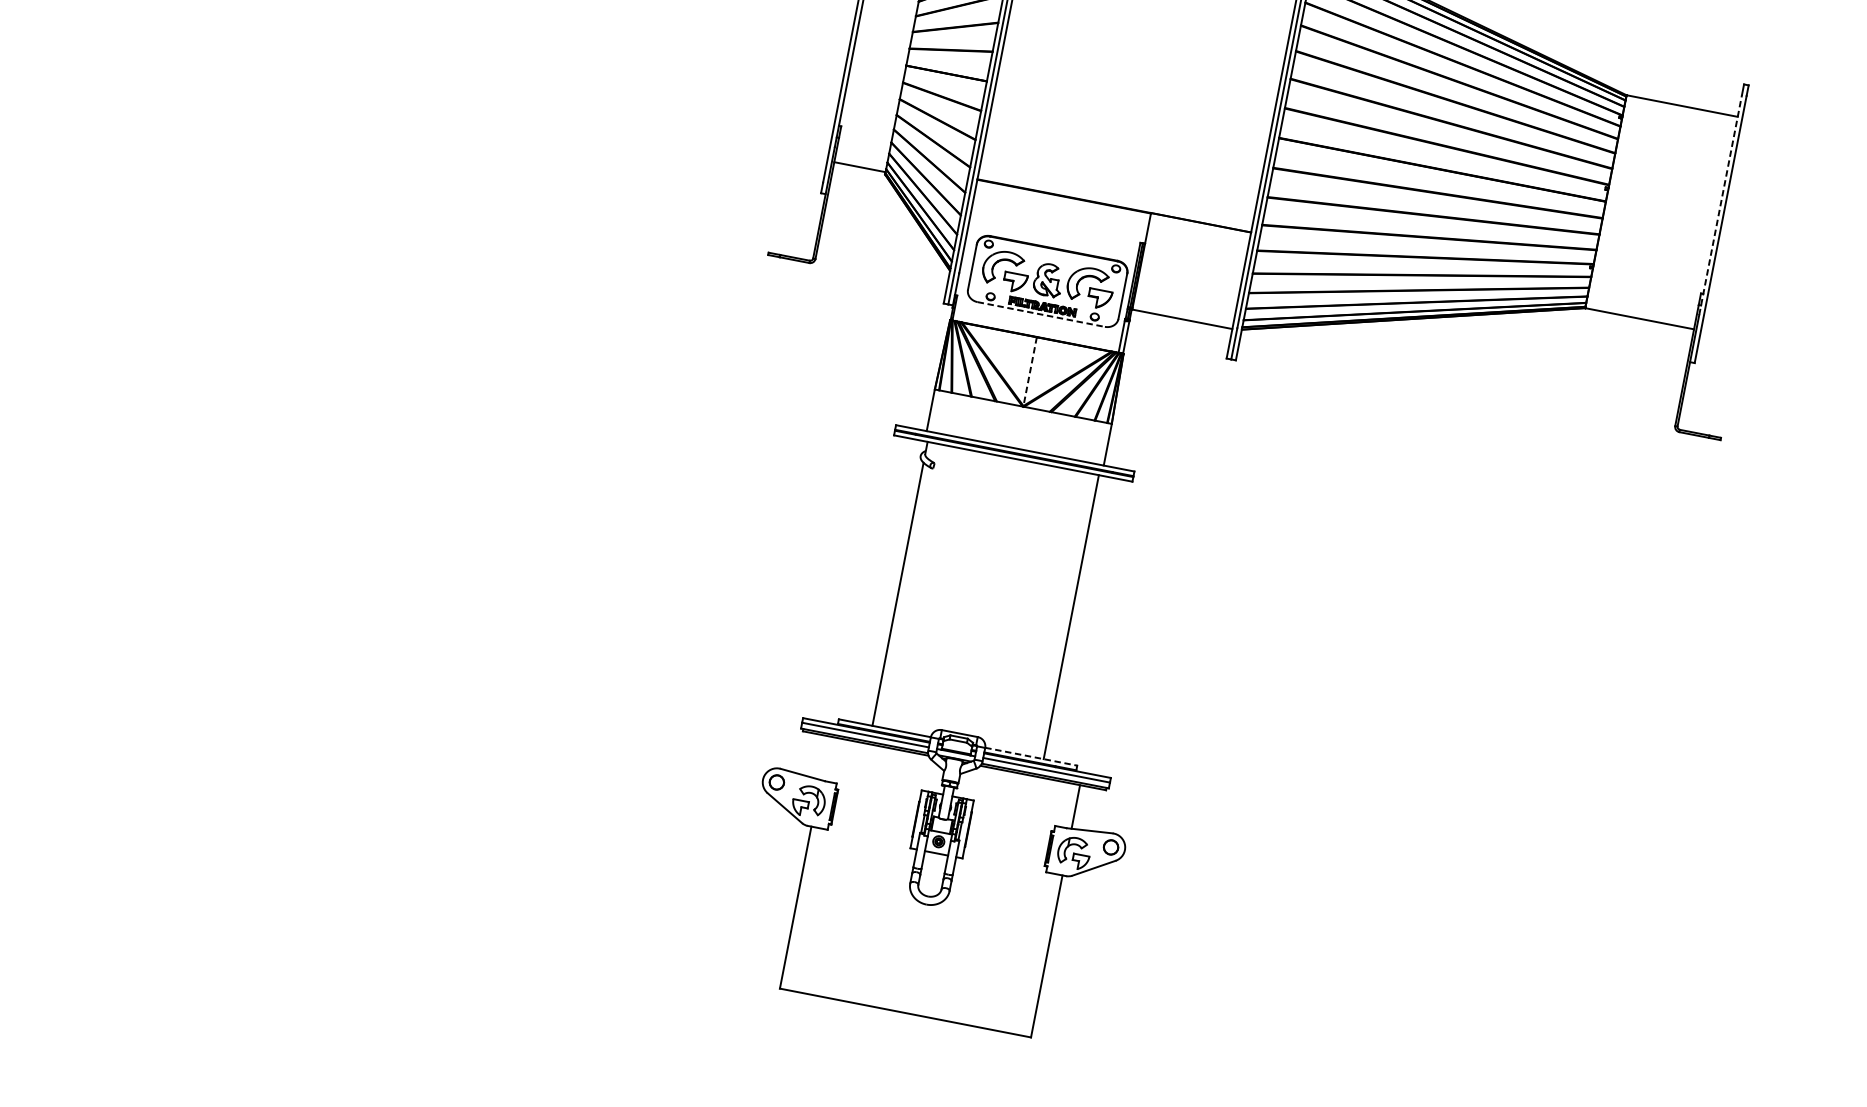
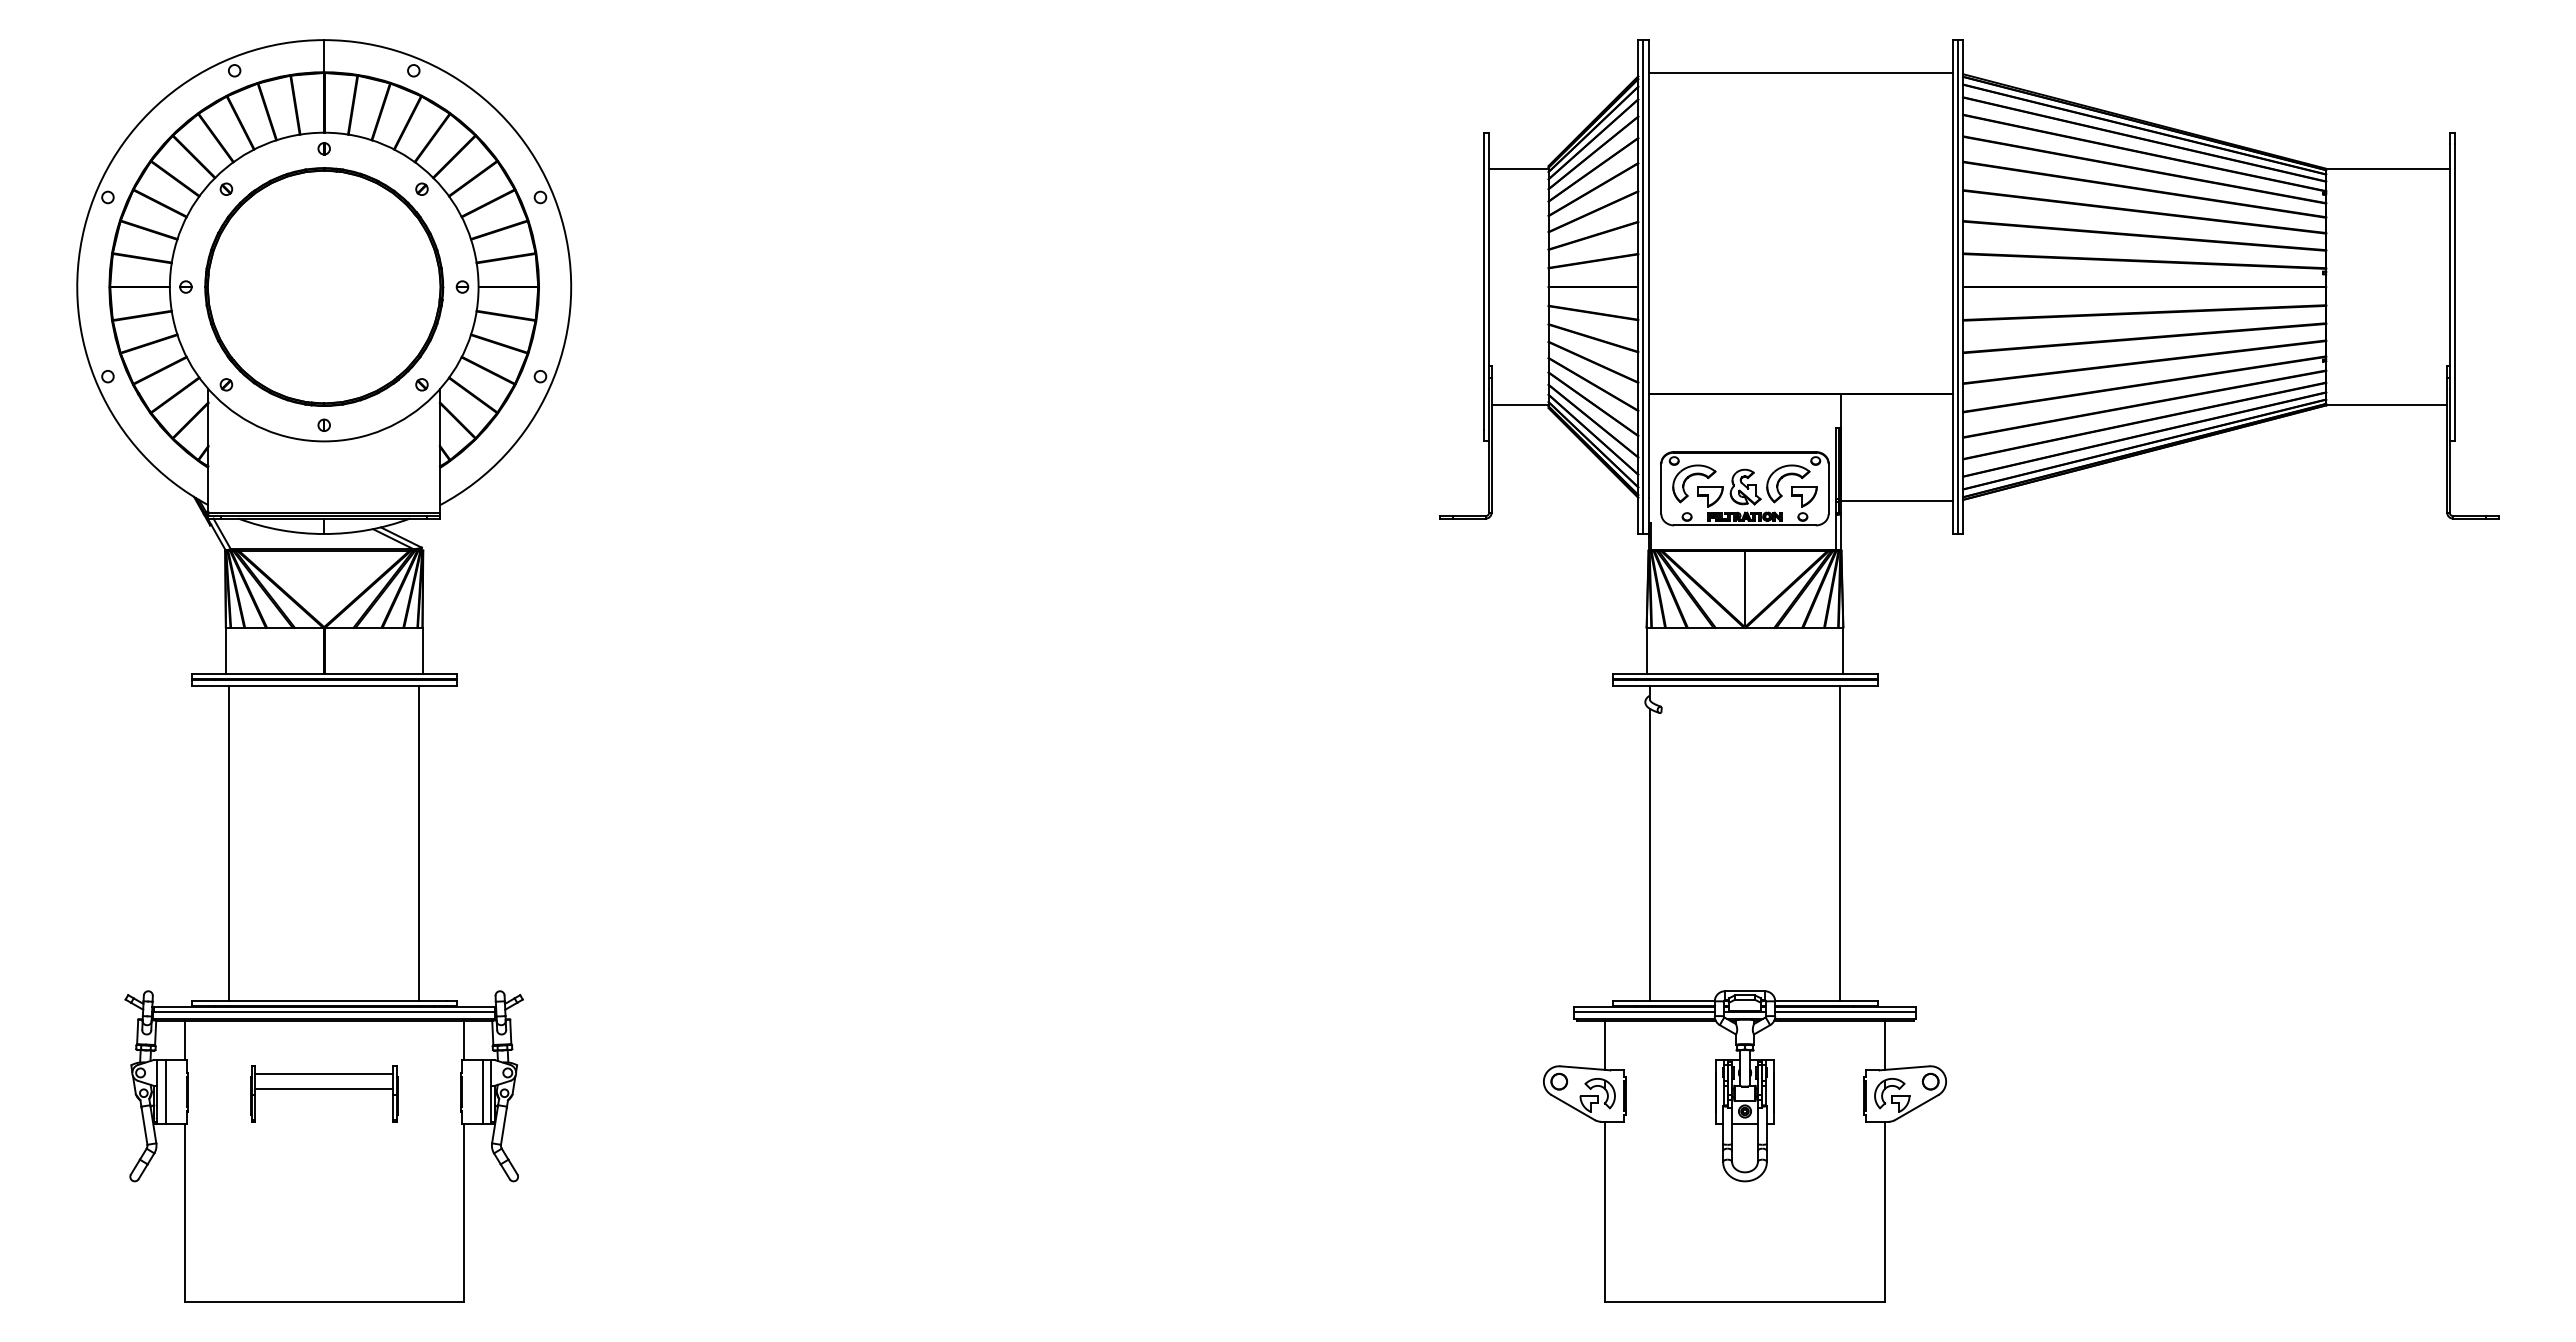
line: (1720, 204) -> (2449, 266), dashed -> solid
line: (1041, 314) -> (1745, 525), dashed -> solid
line: (1030, 372) -> (1745, 589), dashed -> solid
line: (824, 757) -> (1605, 1045), added
line: (1031, 757) -> (1826, 1001), dashed -> solid

